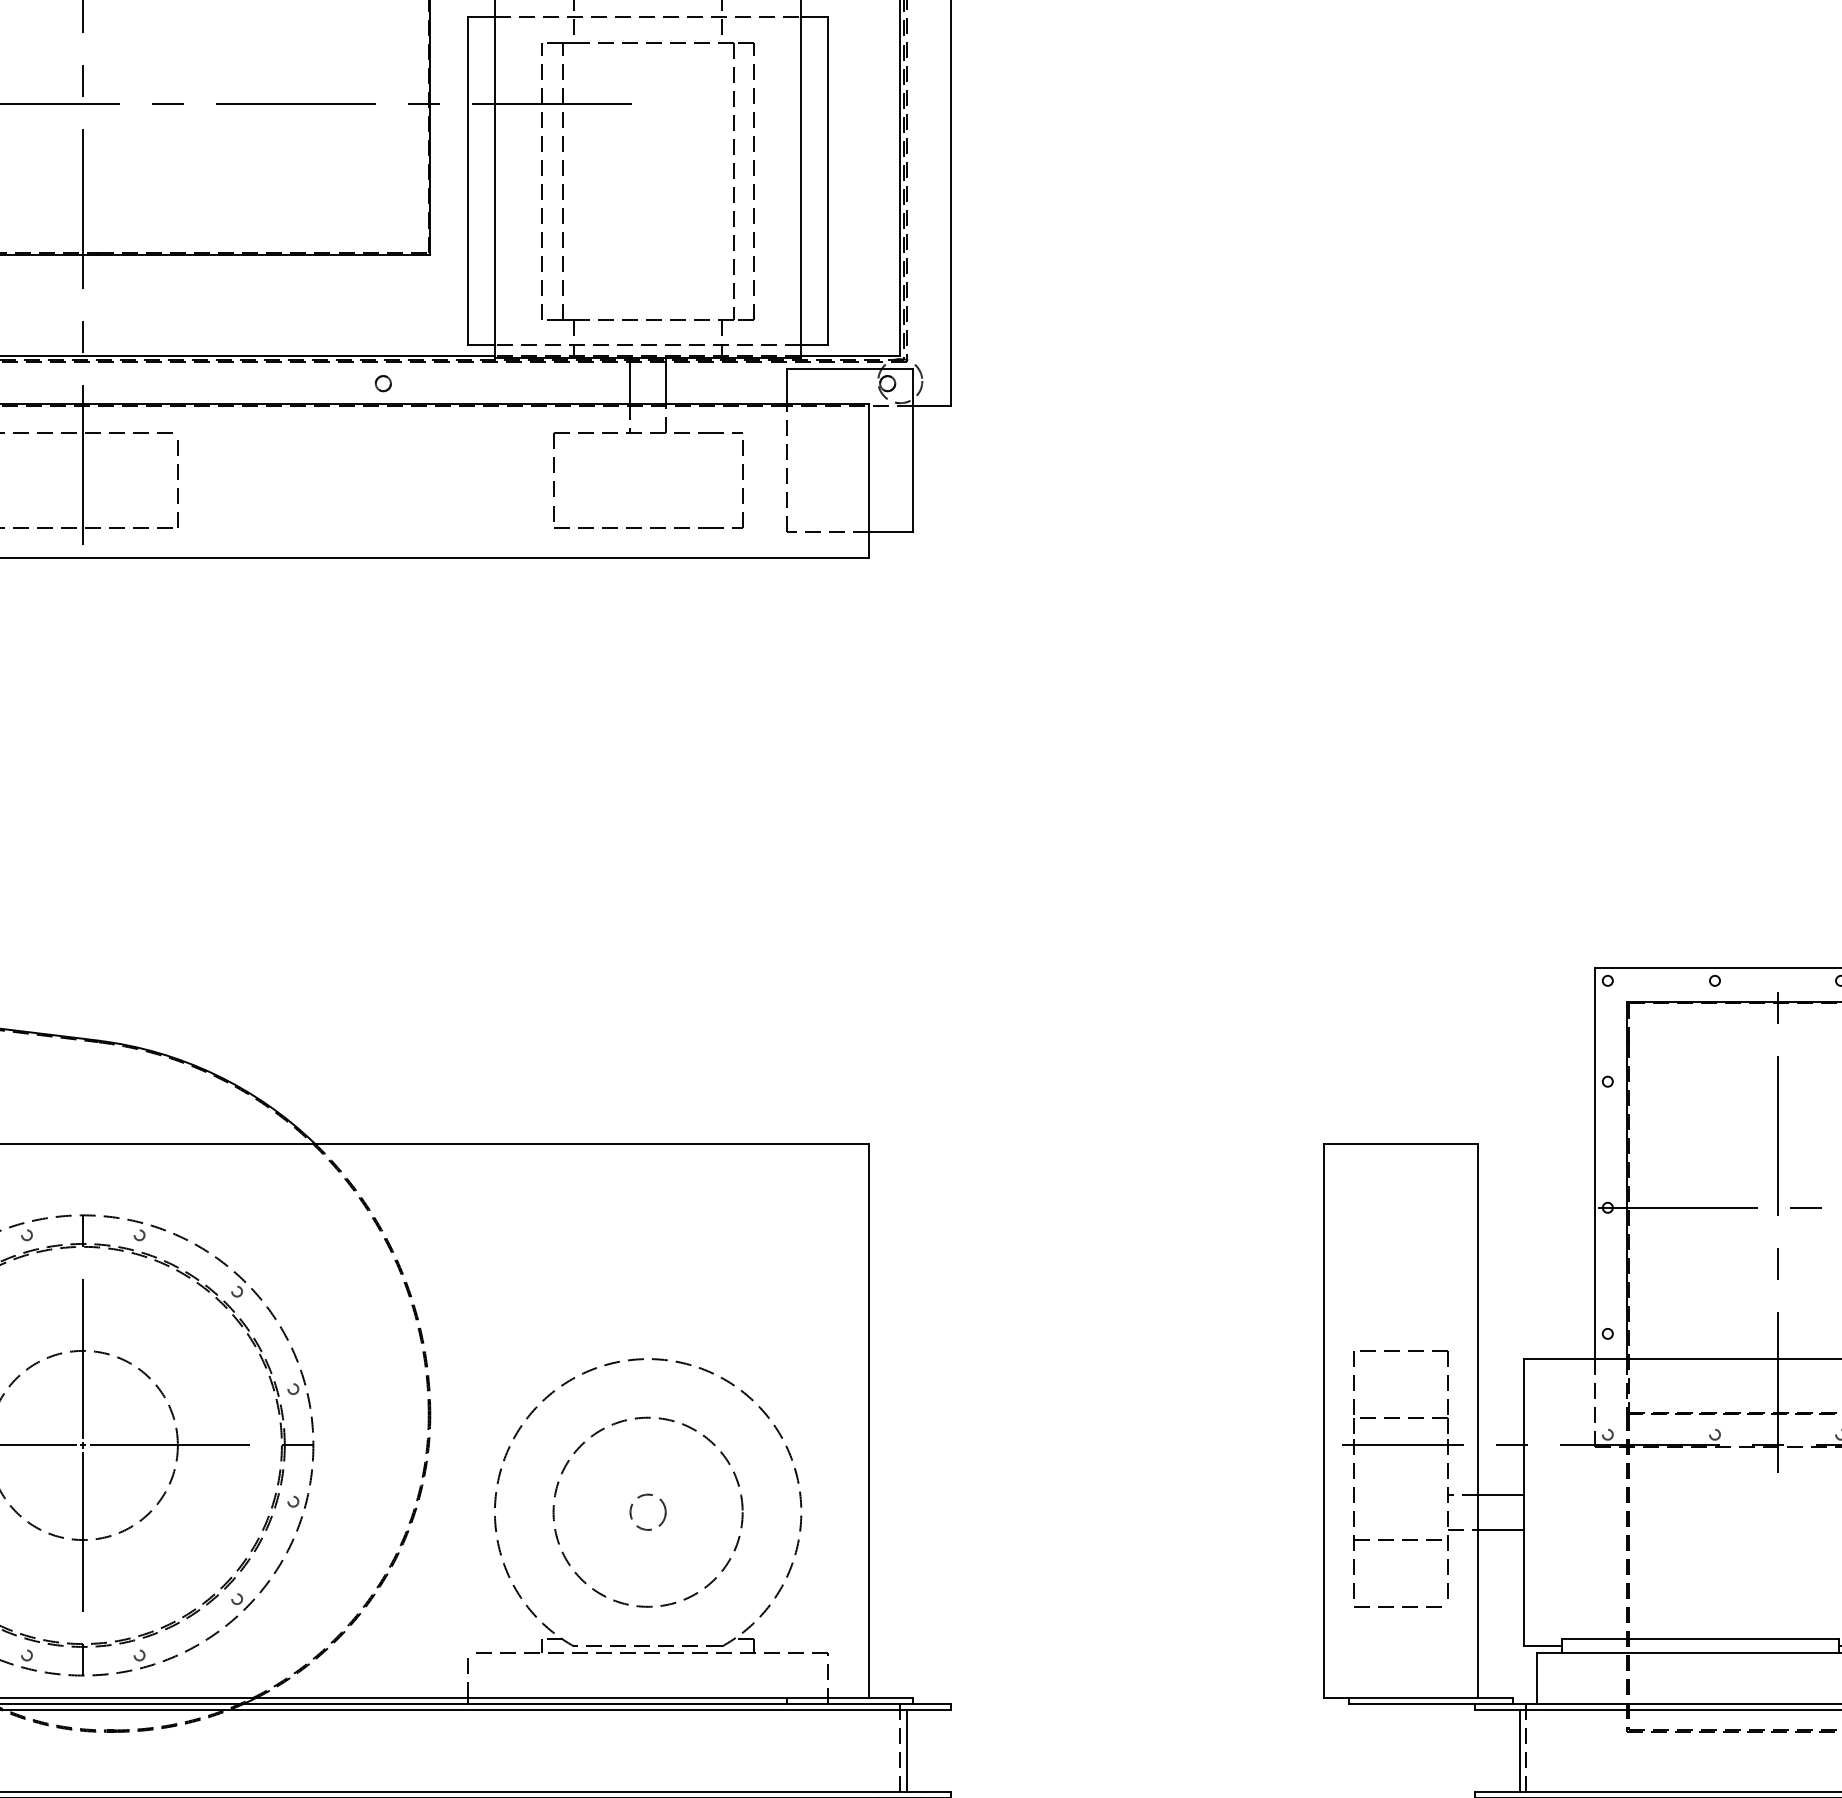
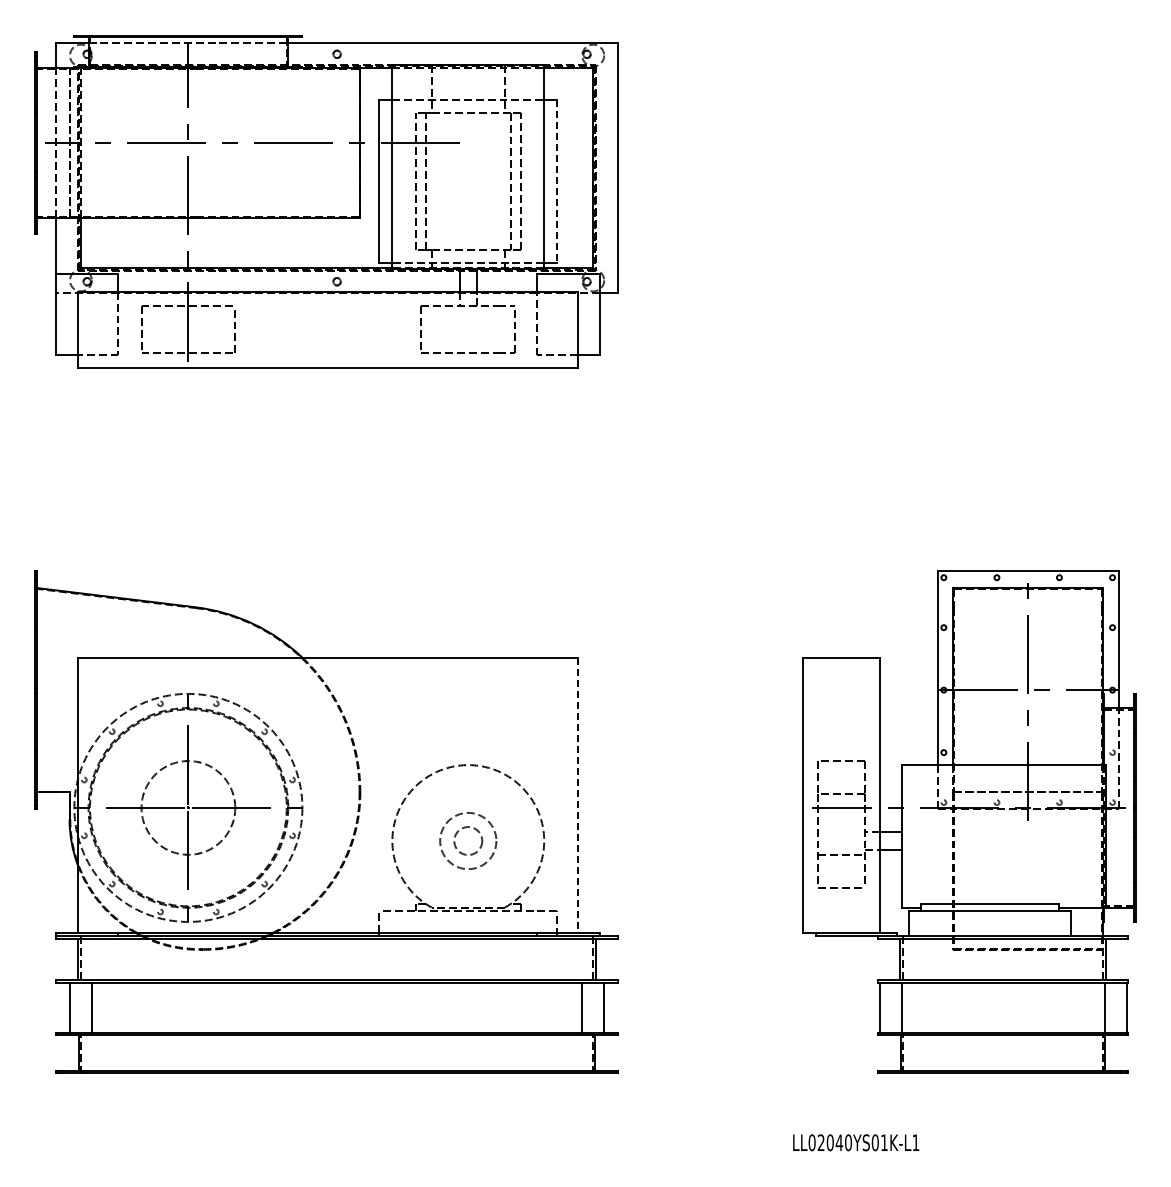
line: (828, 181) -> (557, 181), solid -> dashed
line: (868, 1422) -> (577, 796), solid -> dashed
circle: (648, 1511) -> (468, 840), size x0.6
circle: (648, 1511) -> (468, 840), size x1.6

